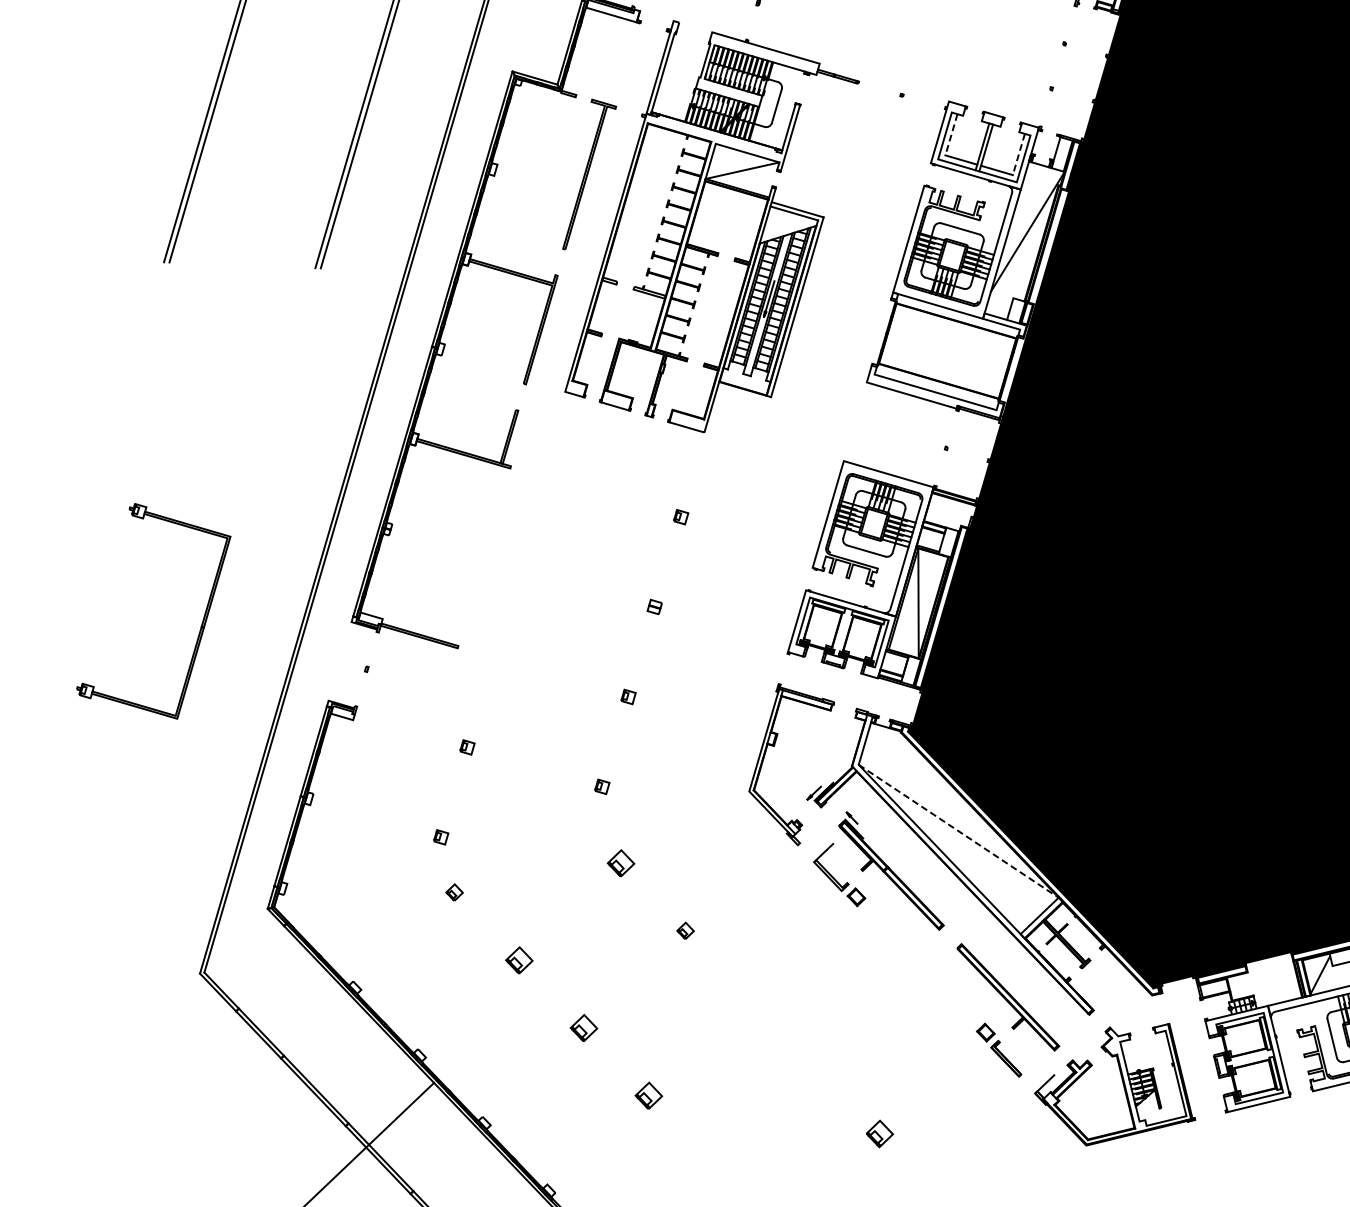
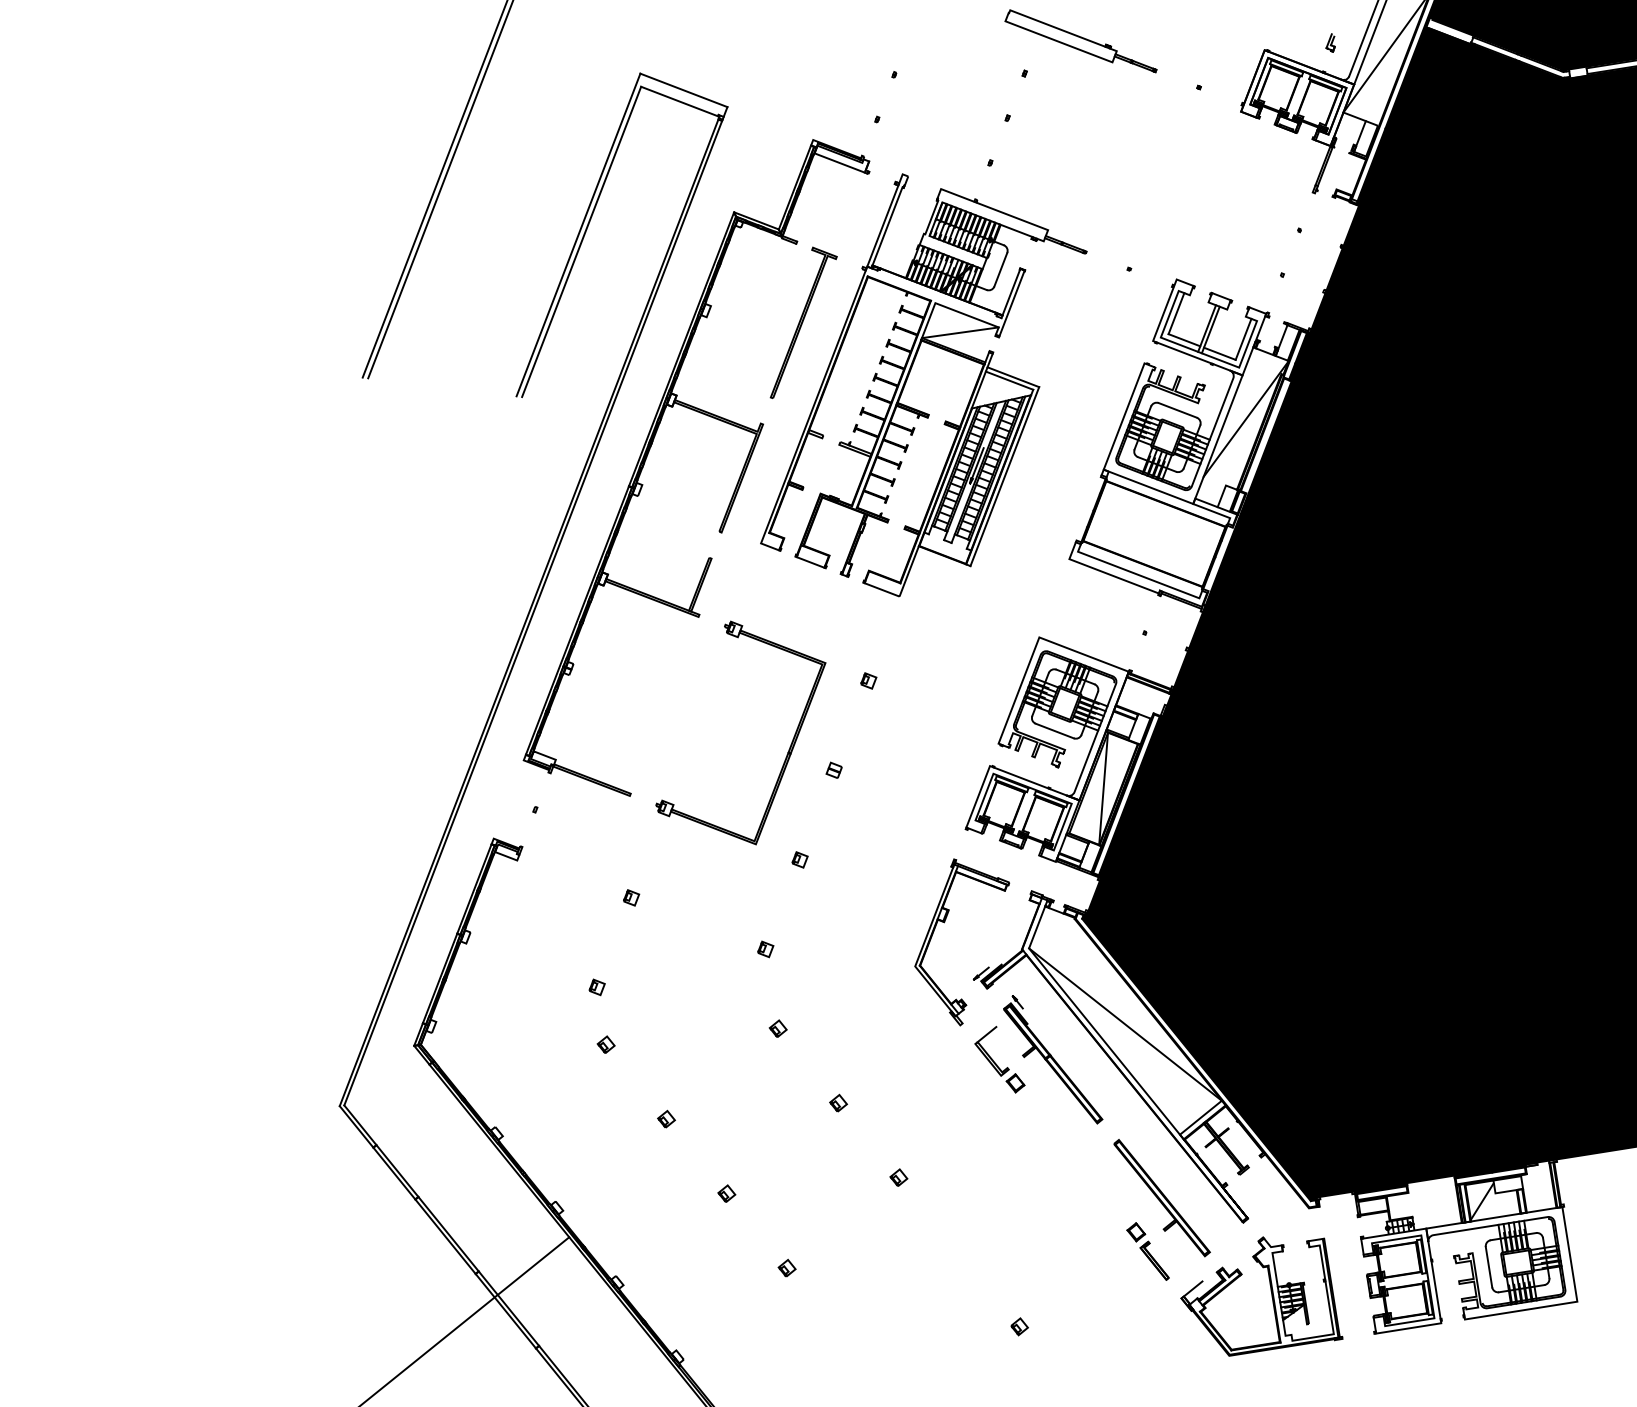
line: (951, 134) -> (1176, 313), dashed -> solid
line: (1018, 154) -> (1243, 339), dashed -> solid
part: (201, 623) -> (788, 749), moved
line: (958, 831) -> (1125, 1024), dashed -> solid
part: (620, 862) -> (777, 1028), size x0.62
part: (519, 959) -> (666, 1118), size x0.62
part: (749, 998) -> (898, 1177), added
part: (583, 1027) -> (726, 1193), size x0.62
part: (648, 1094) -> (786, 1267), size x0.62
part: (879, 1133) -> (1019, 1326), size x0.62

